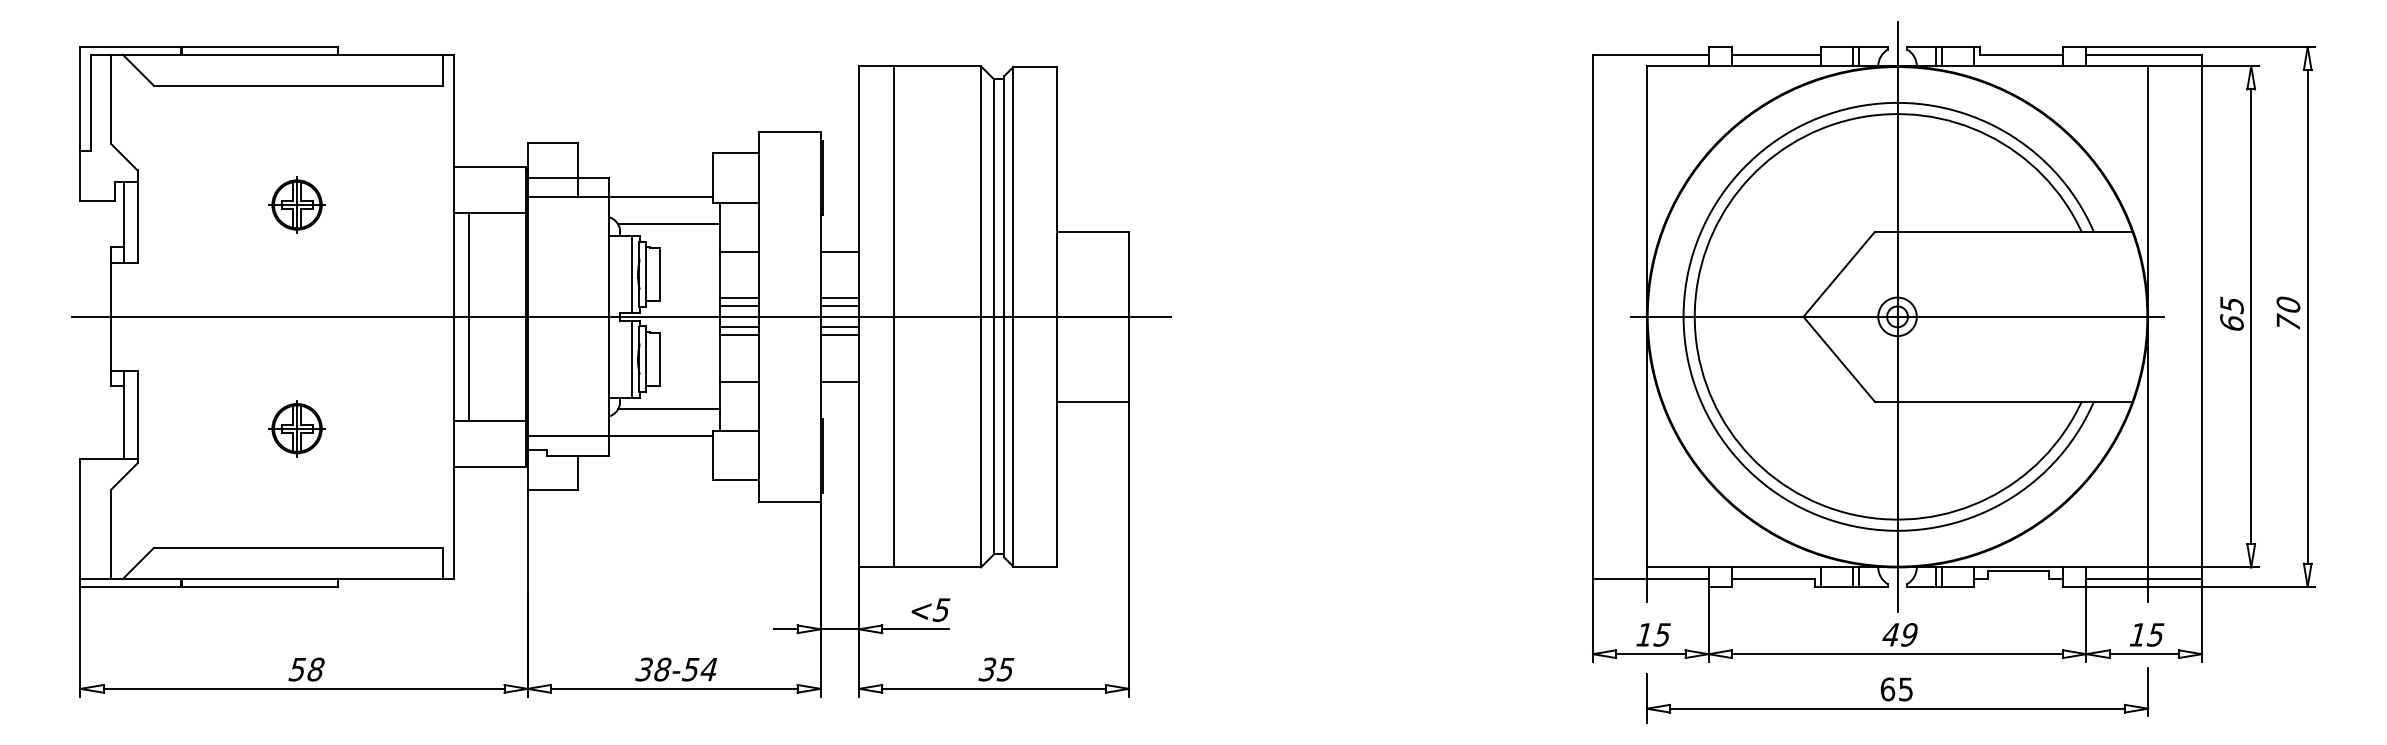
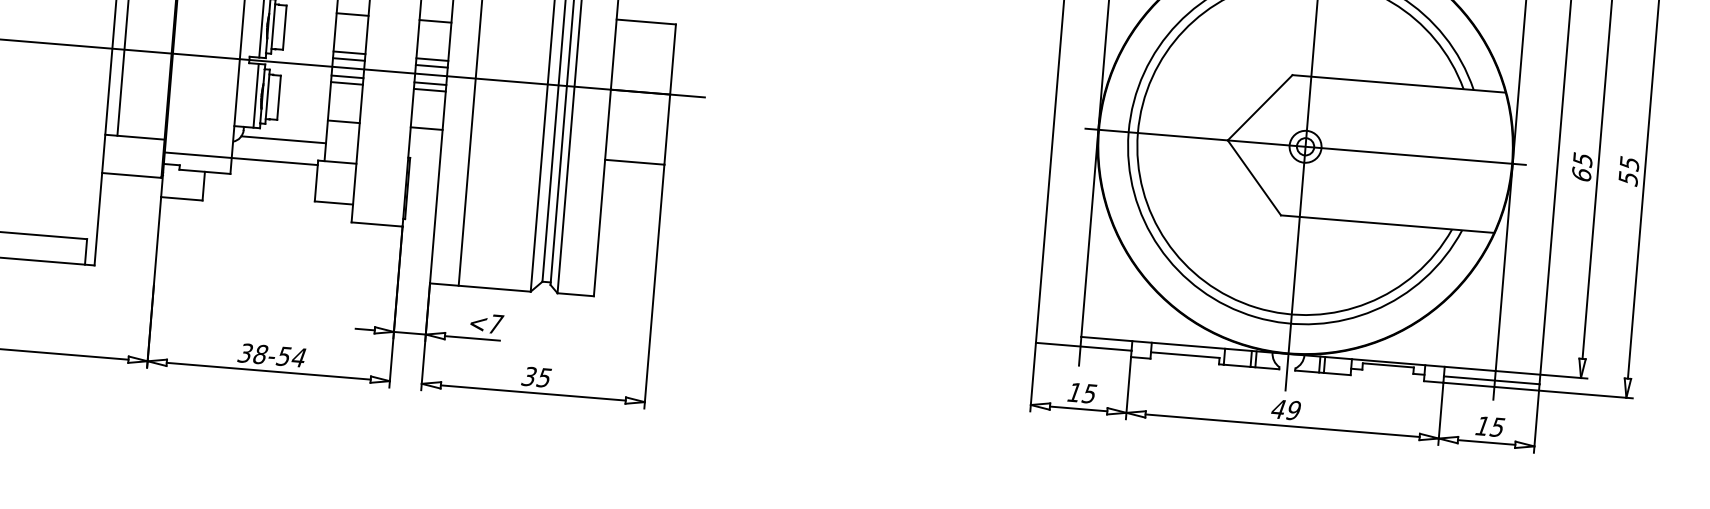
text: (2288, 314) -> (1628, 171), 70 -> 55
text: (941, 609) -> (495, 323), <5 -> <7
part: (1897, 695) -> (1279, 459), removed

